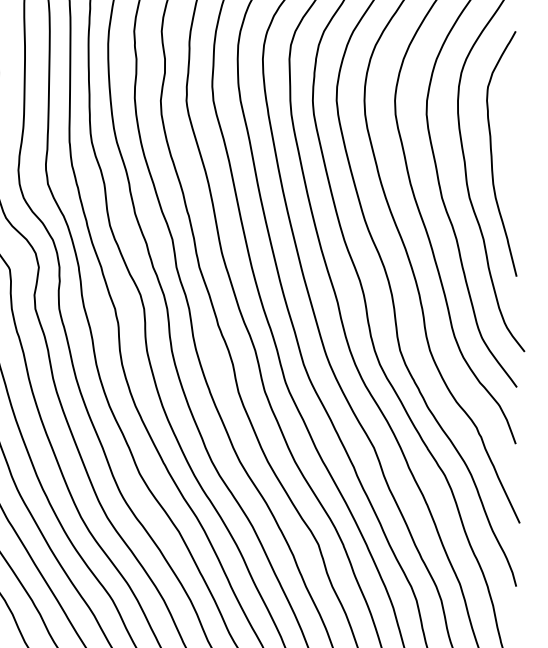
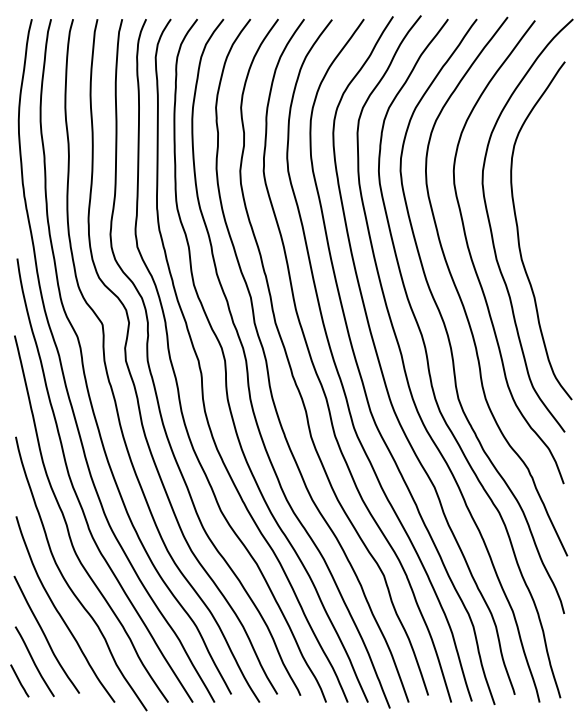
curve: (492, 153) -> (542, 219), removed

